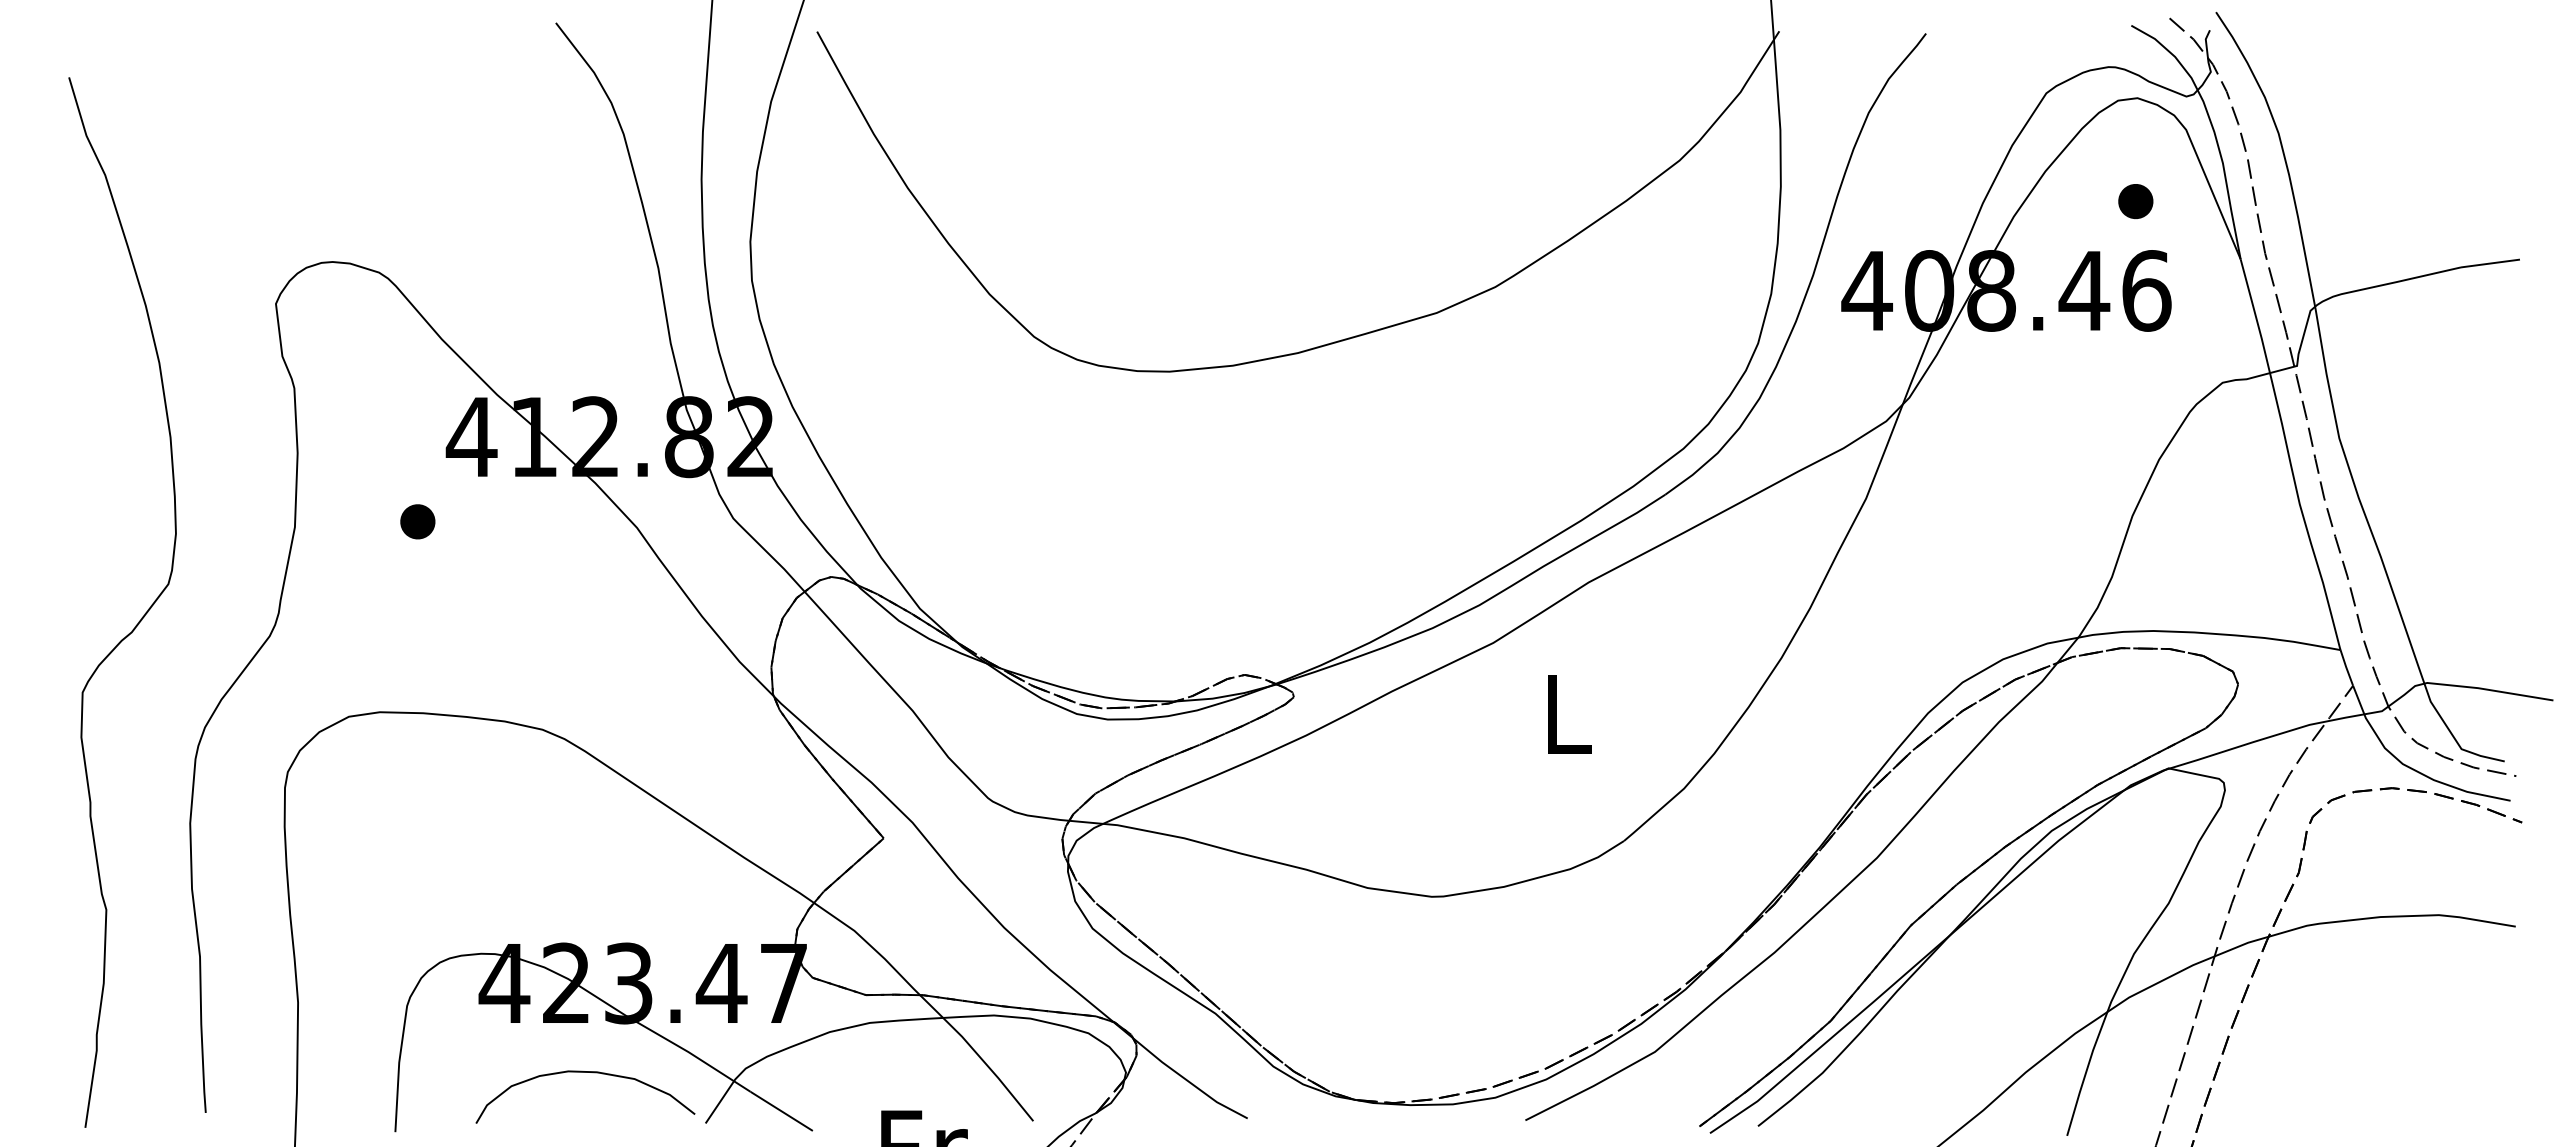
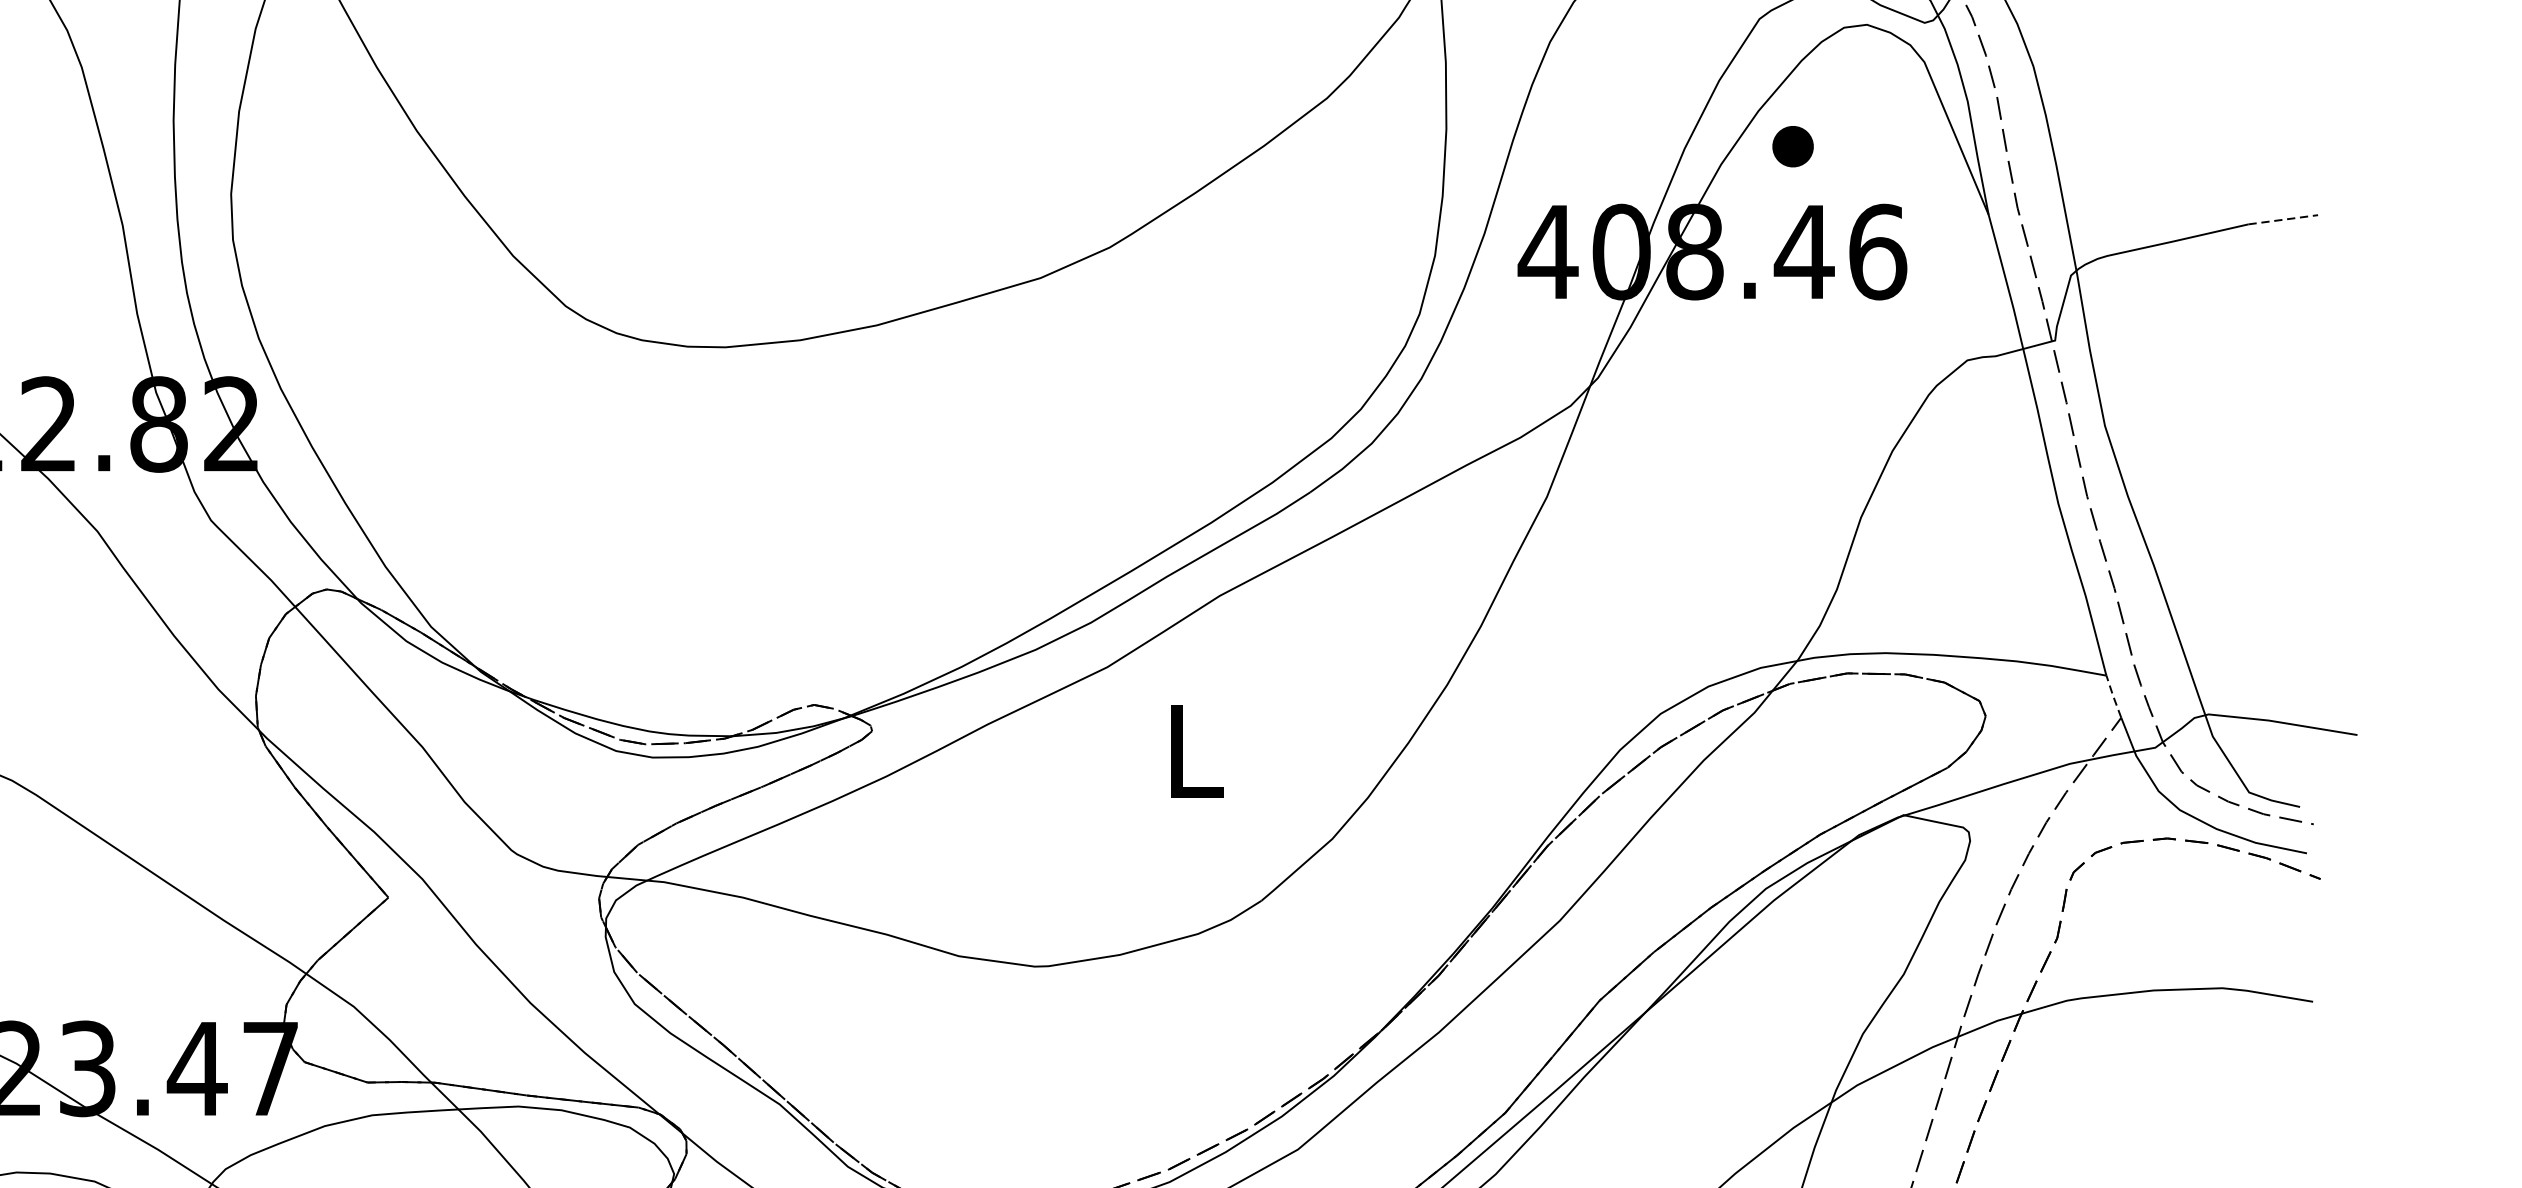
part: (2135, 201) -> (1792, 146), moved
line: (2490, 263) -> (2283, 219), solid -> dashed
line: (2346, 667) -> (2113, 696), solid -> dashed

